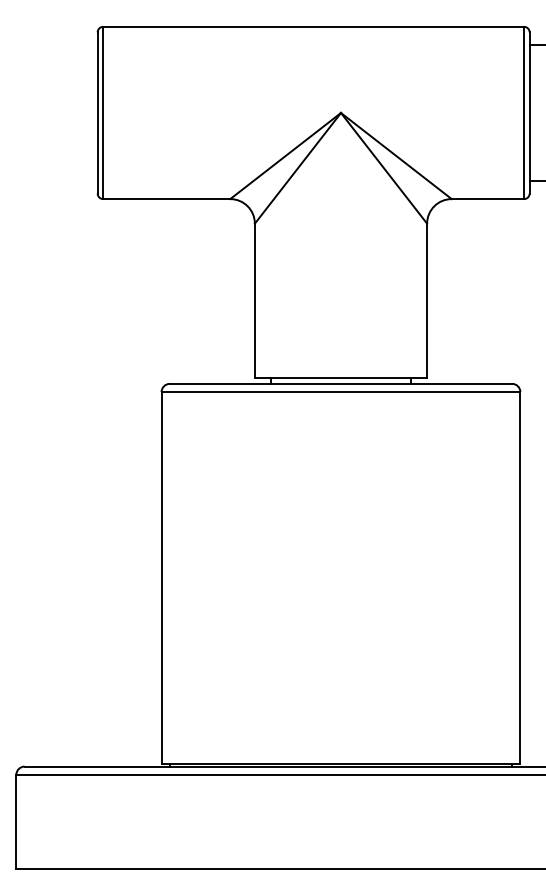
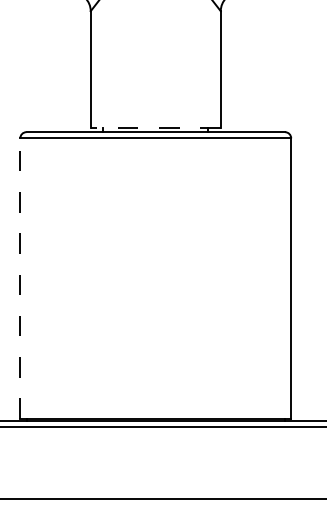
line: (340, 378) -> (155, 128), solid -> dashed
line: (161, 577) -> (20, 278), solid -> dashed

